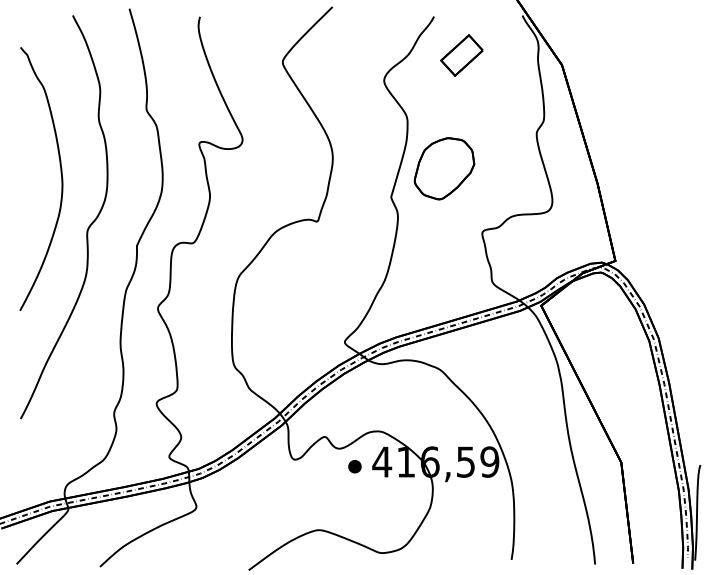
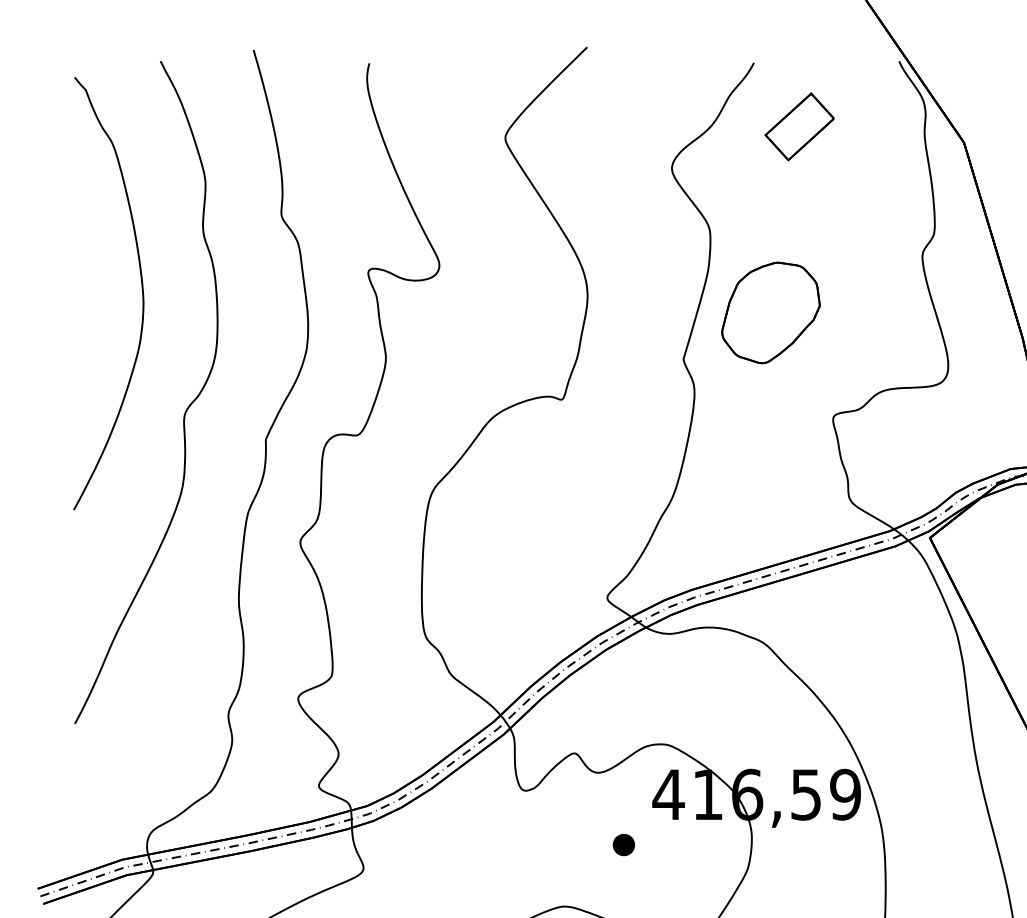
curve: (60, 173) -> (140, 284), moved
part: (354, 466) -> (623, 844), moved

